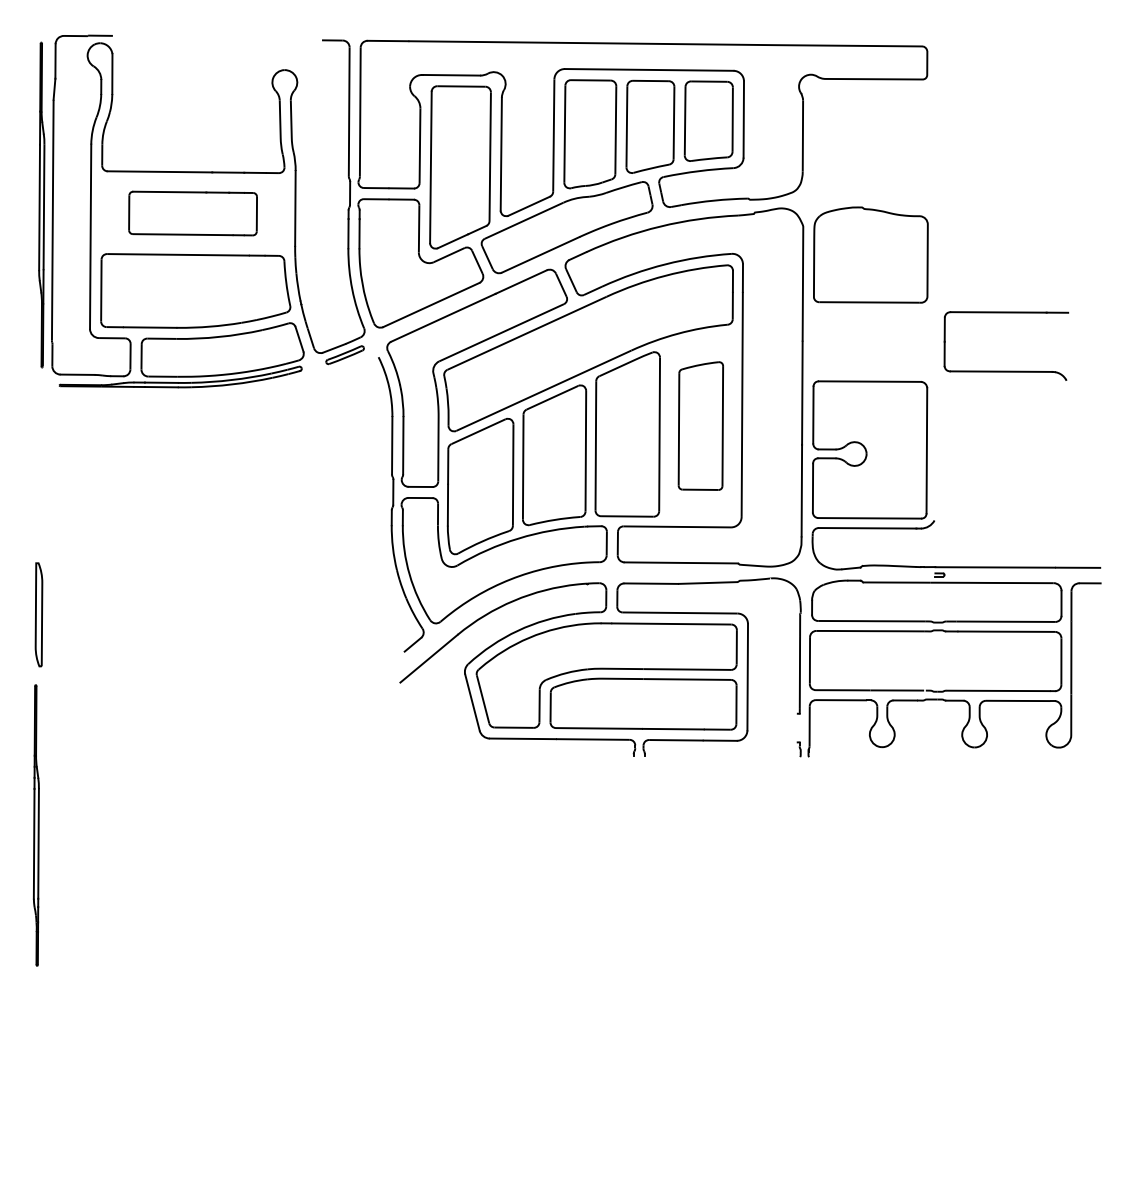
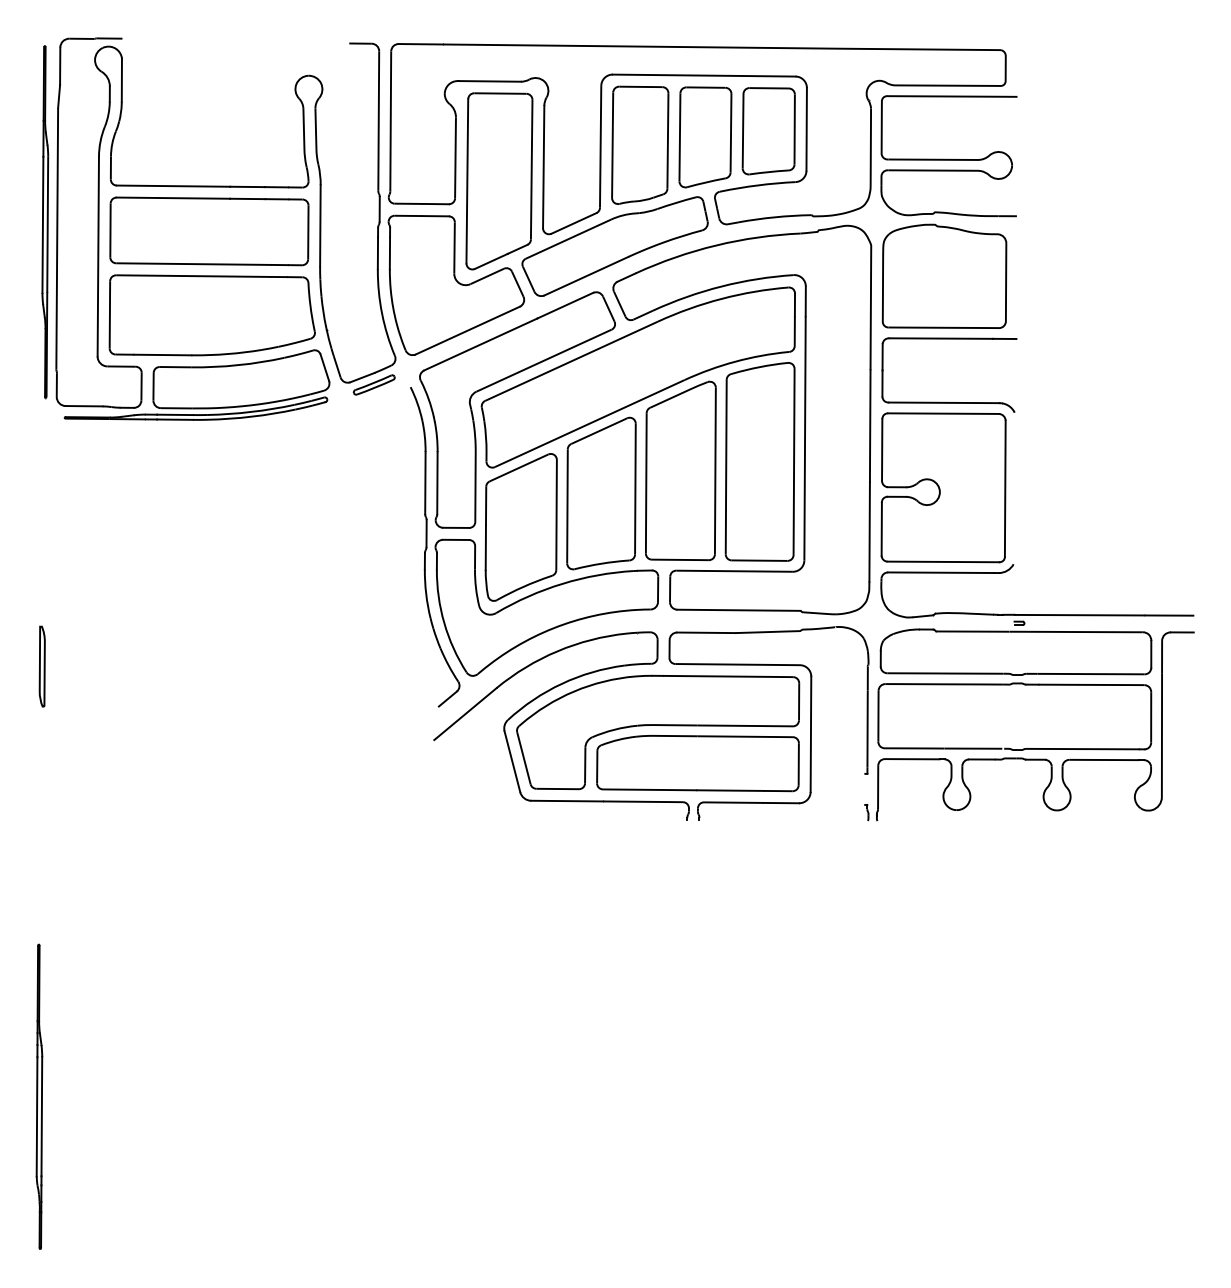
part: (874, 144) -> (948, 156), added
part: (192, 213) -> (208, 231), size x1.43
part: (1006, 370) -> (949, 401), moved
part: (700, 425) -> (759, 461), size x1.43
part: (38, 614) -> (41, 666), size x0.71
part: (35, 825) -> (38, 1096), moved

